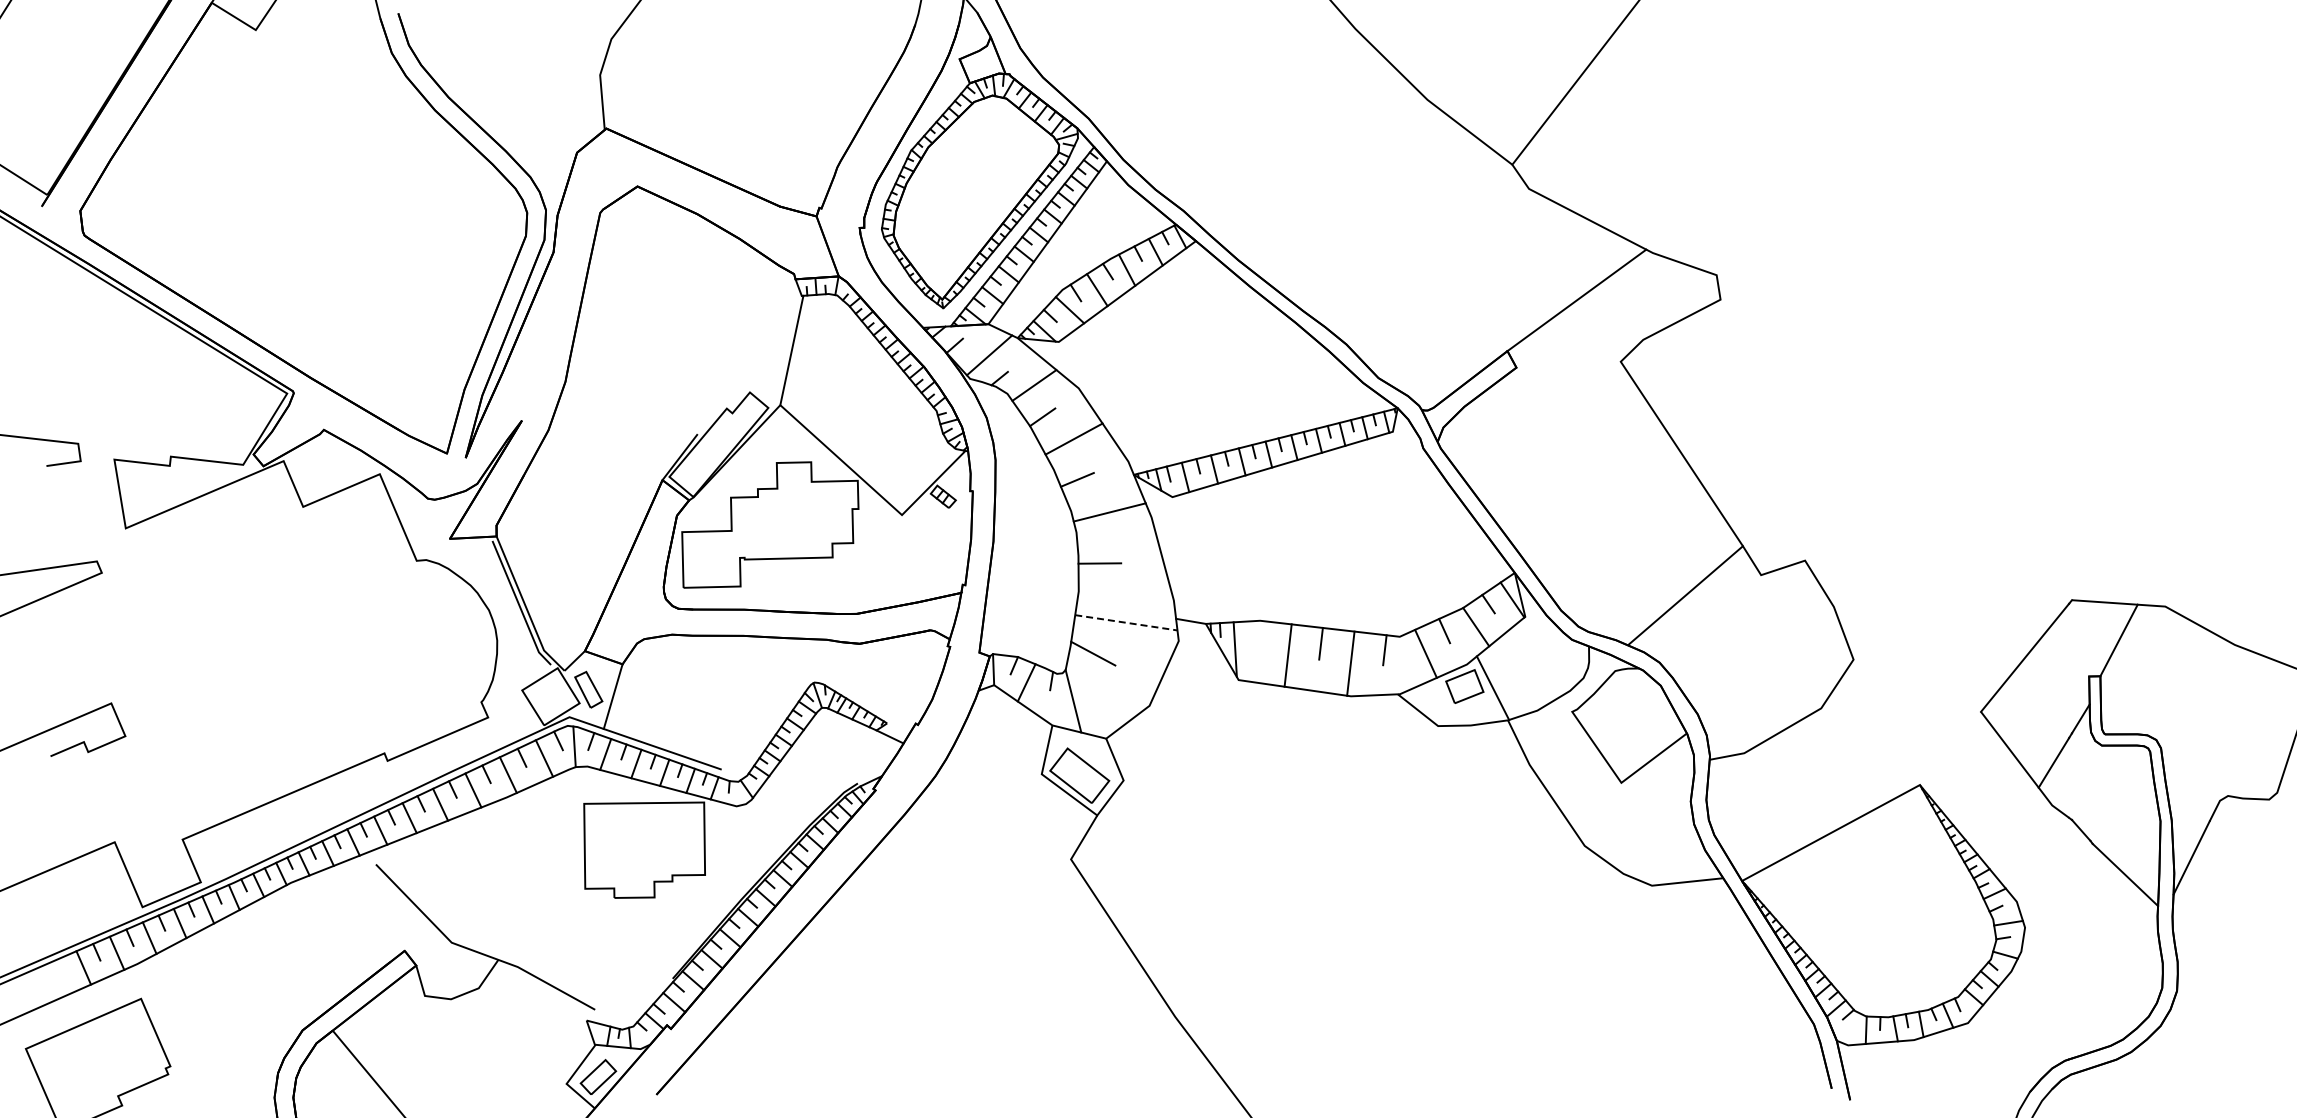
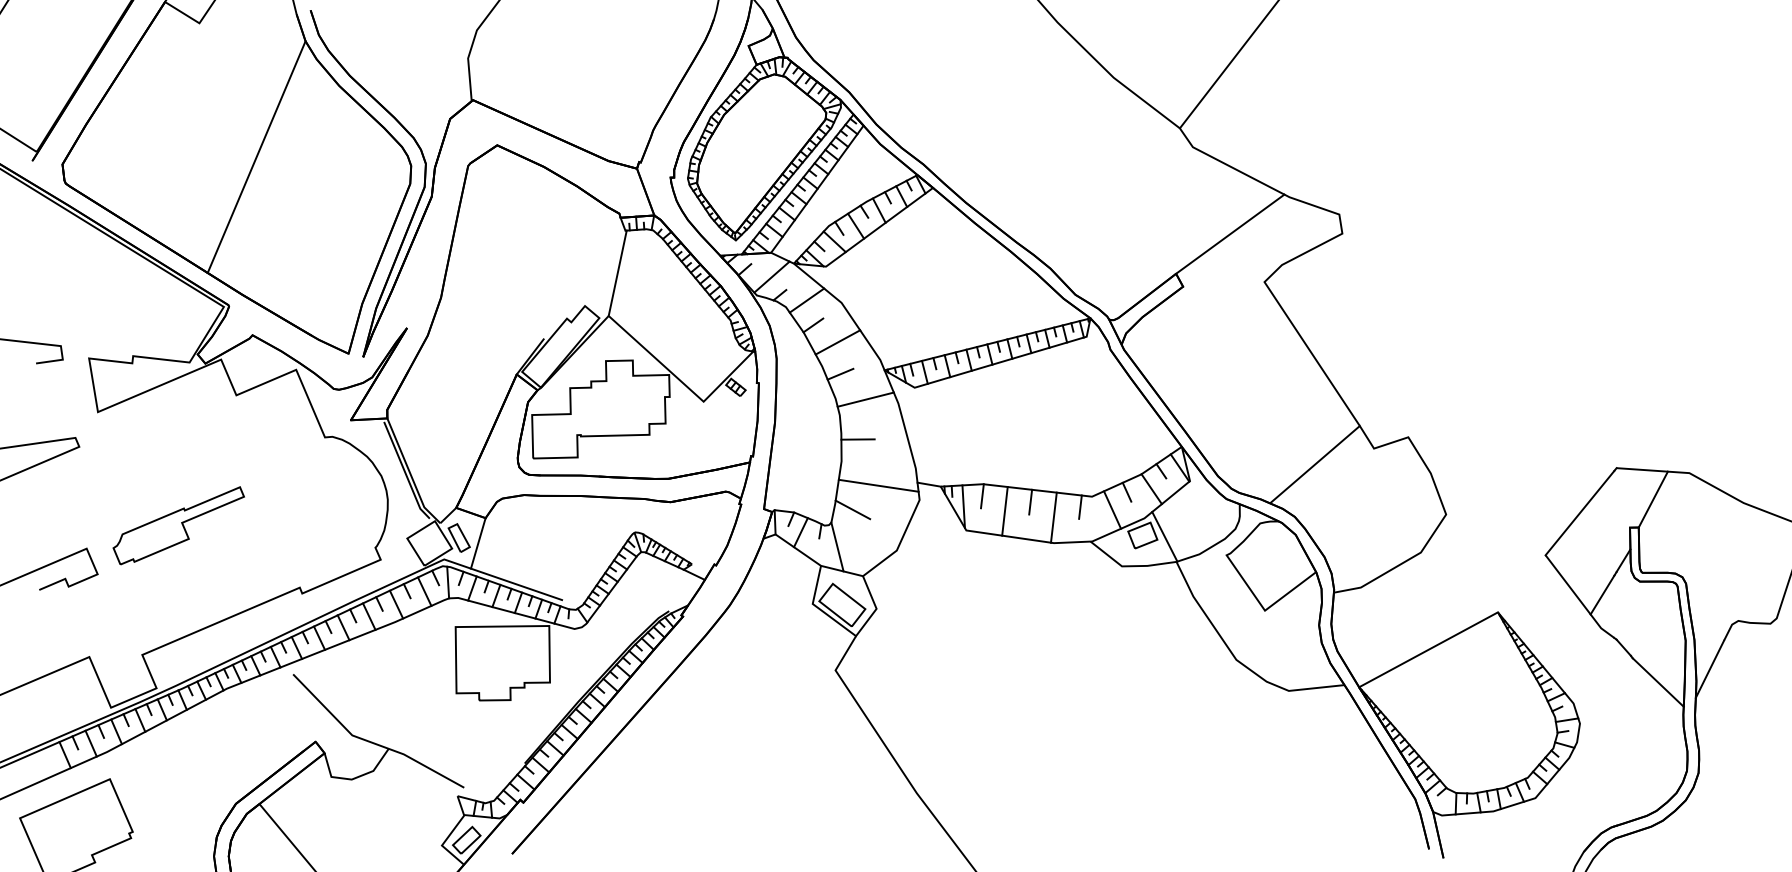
line: (328, 201) -> (256, 157), added
line: (1126, 622) -> (878, 485), dashed -> solid
line: (1259, 635) -> (982, 495), added
part: (228, 673) -> (178, 525), added

